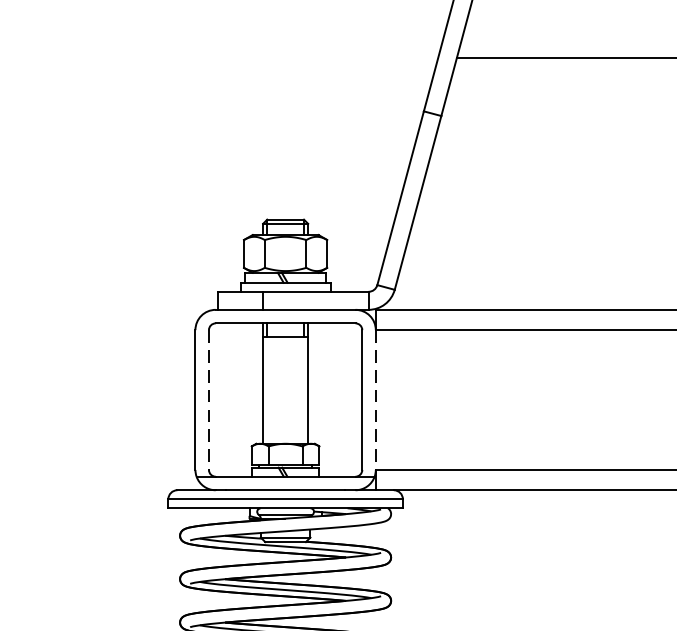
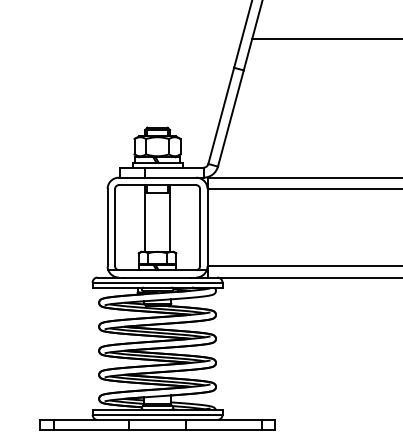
line: (209, 399) -> (115, 227), dashed -> solid
line: (375, 399) -> (207, 227), dashed -> solid

